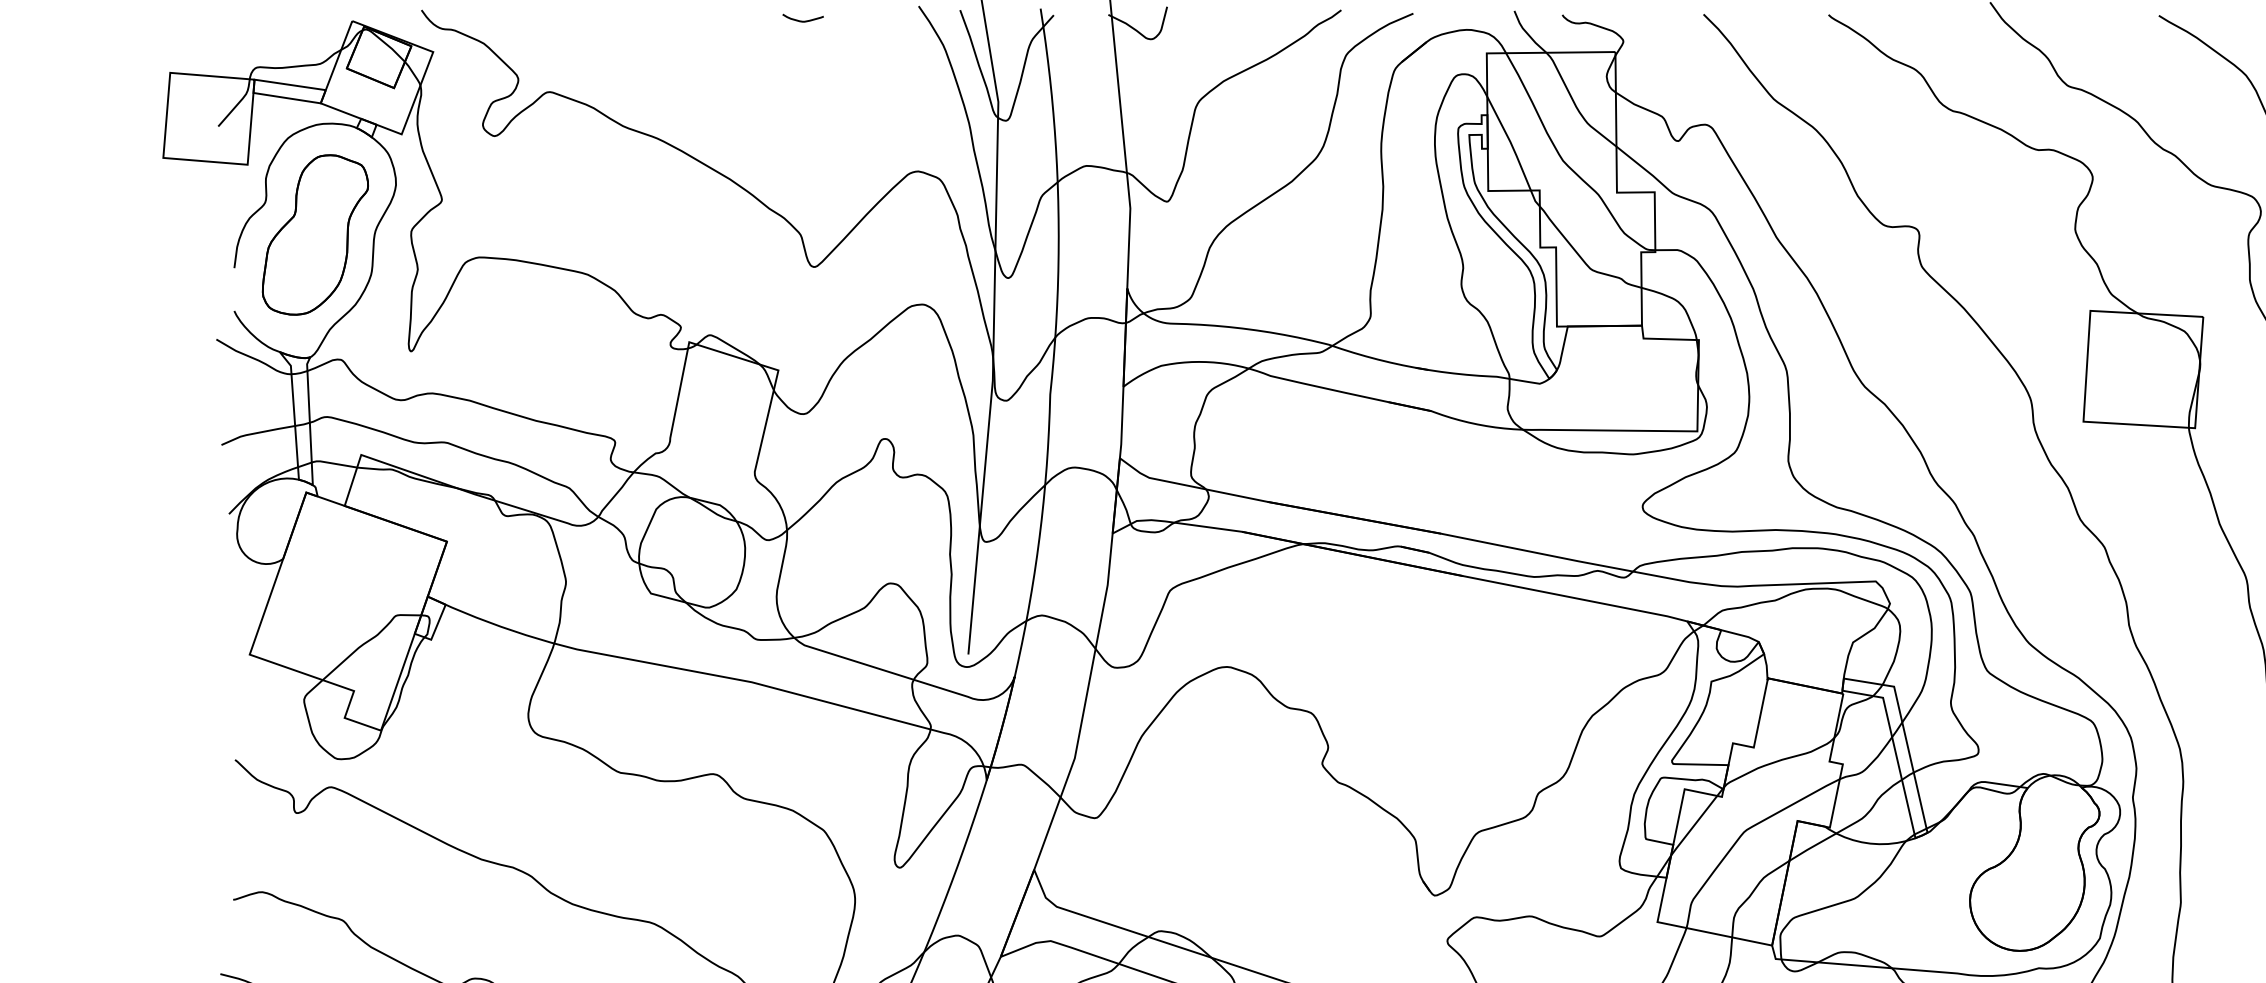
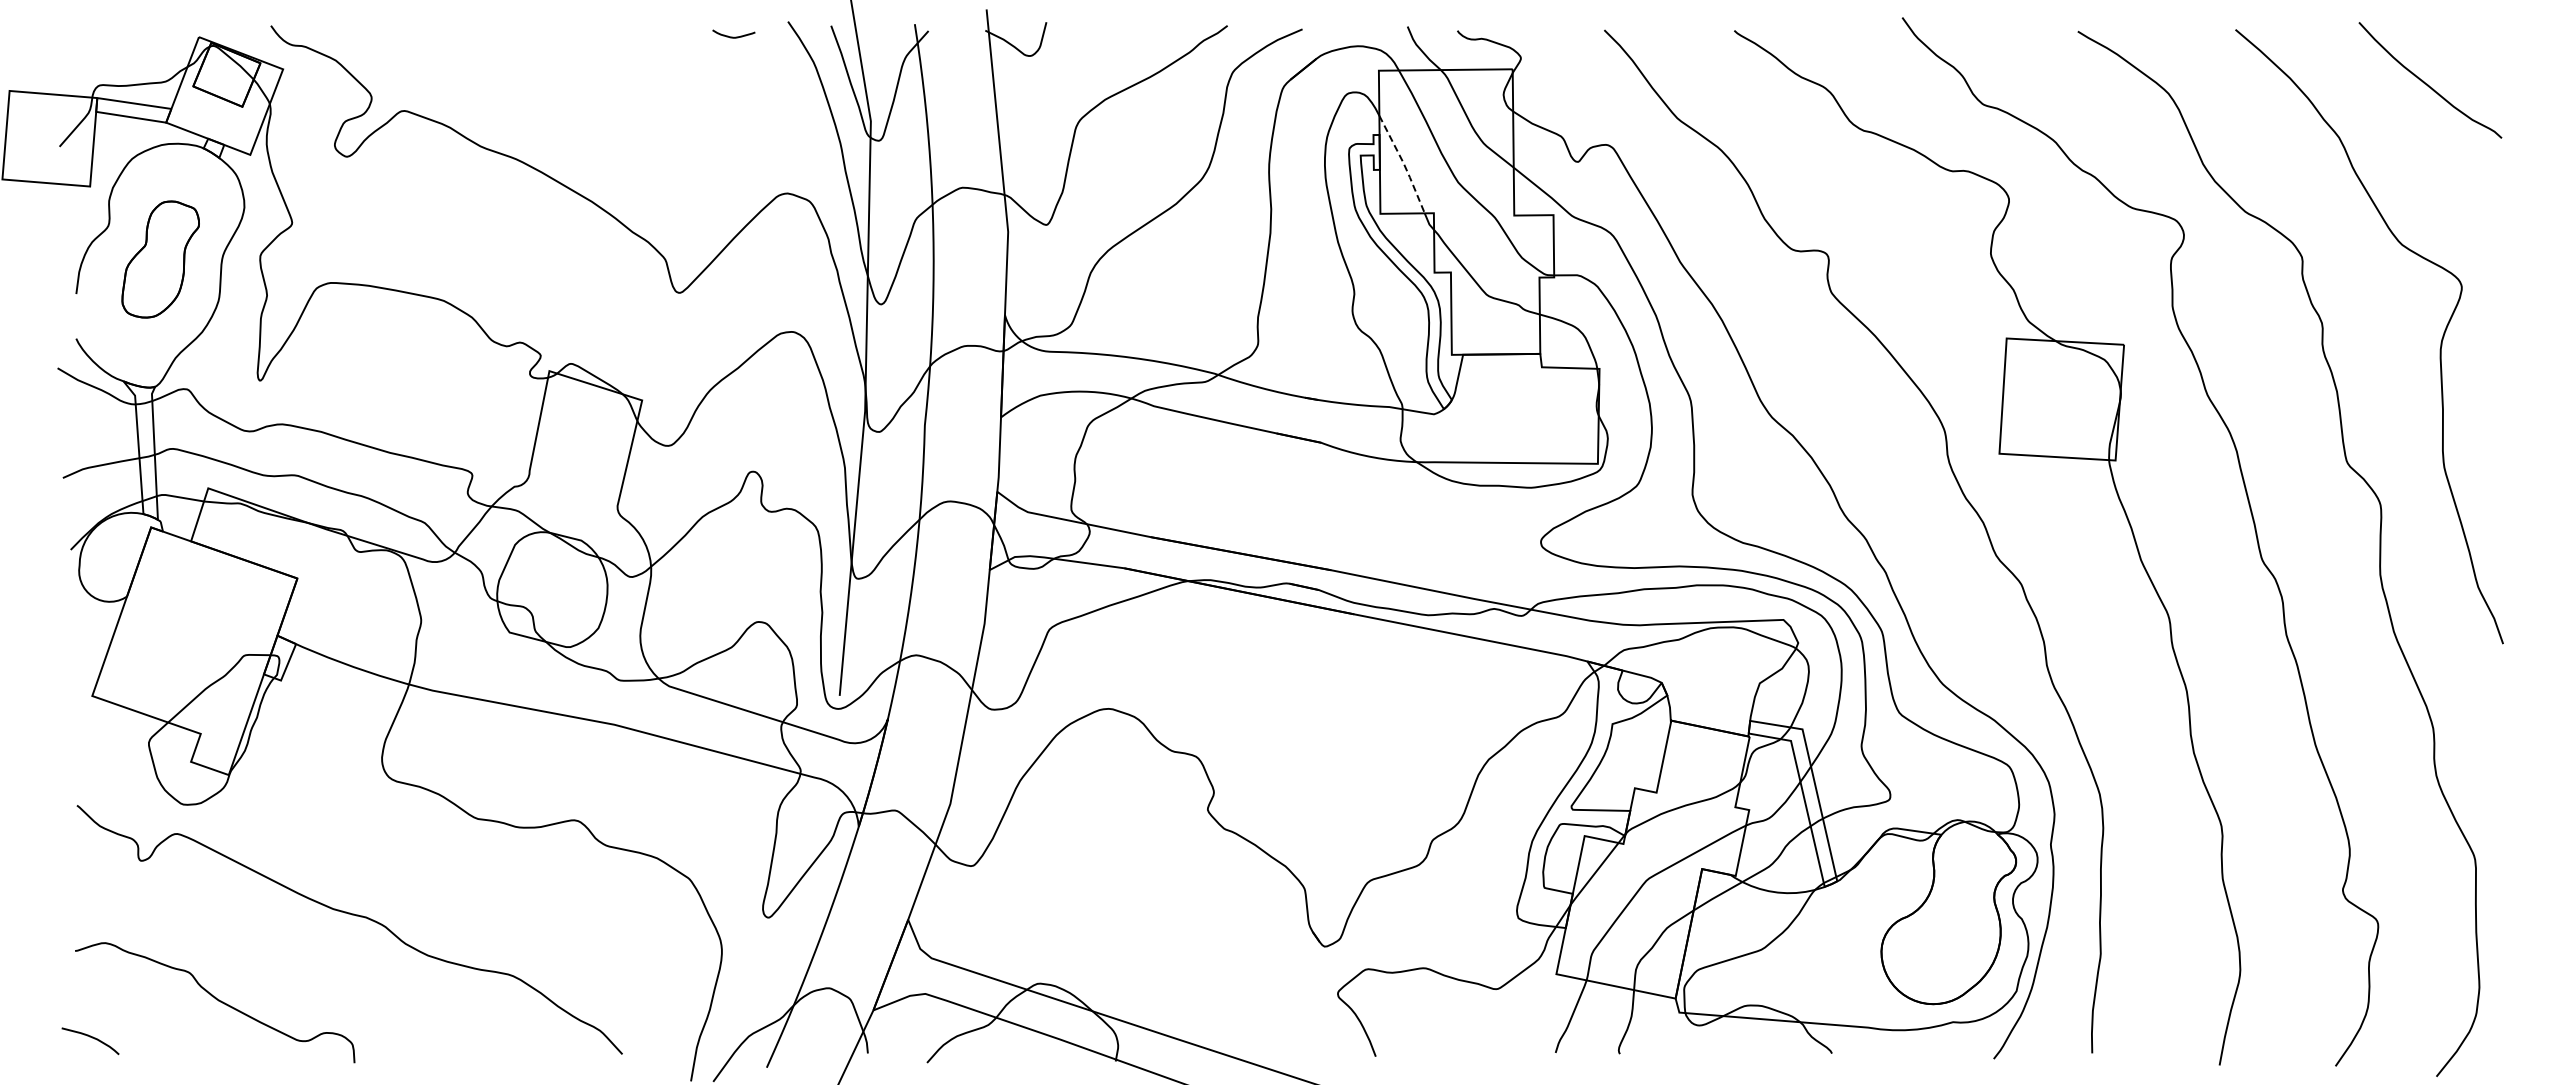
curve: (802, 20) -> (733, 36), moved
line: (1510, 142) -> (1403, 163), solid -> dashed
part: (315, 234) -> (160, 259), size x0.7

